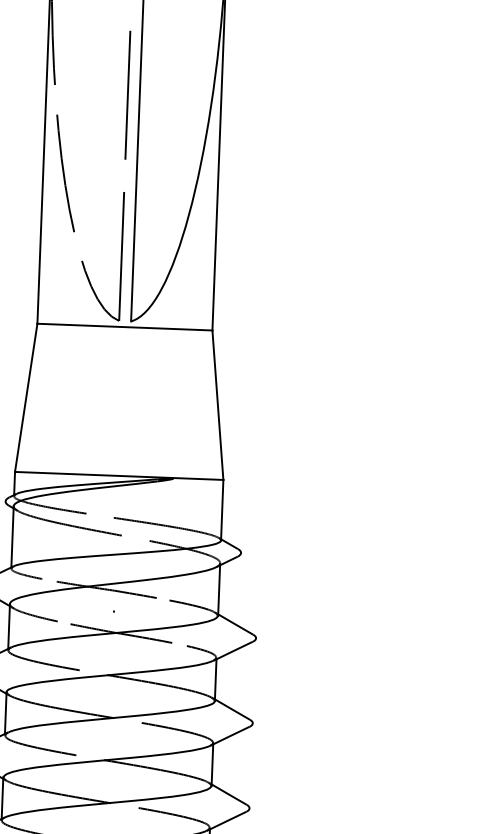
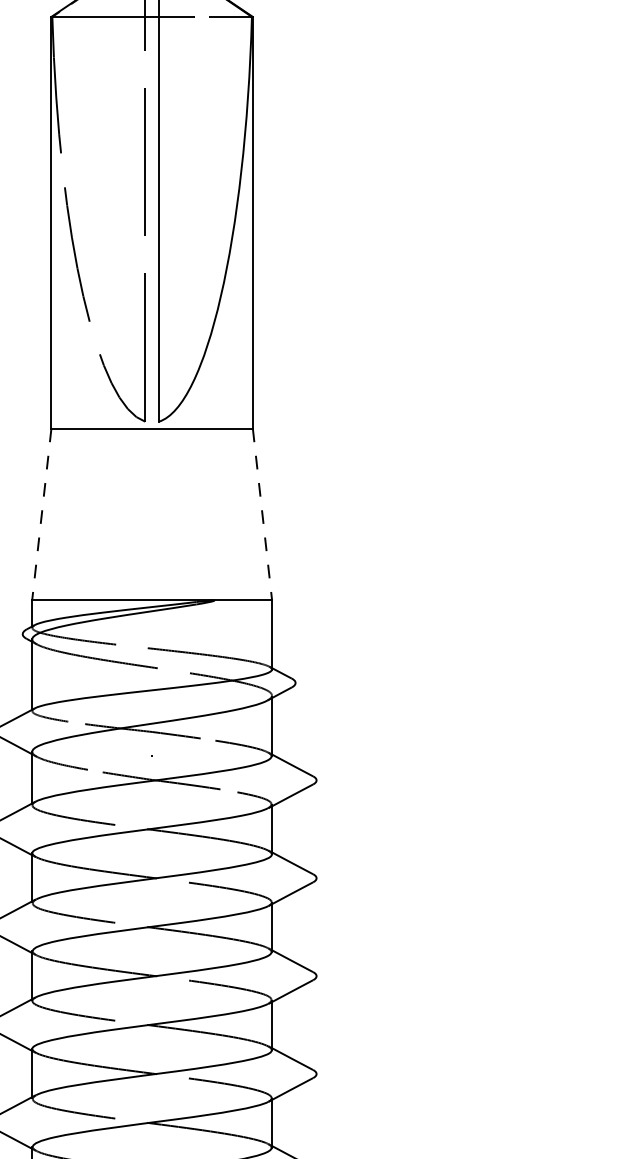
line: (25, 398) -> (41, 514), solid -> dashed
line: (217, 405) -> (262, 514), solid -> dashed

